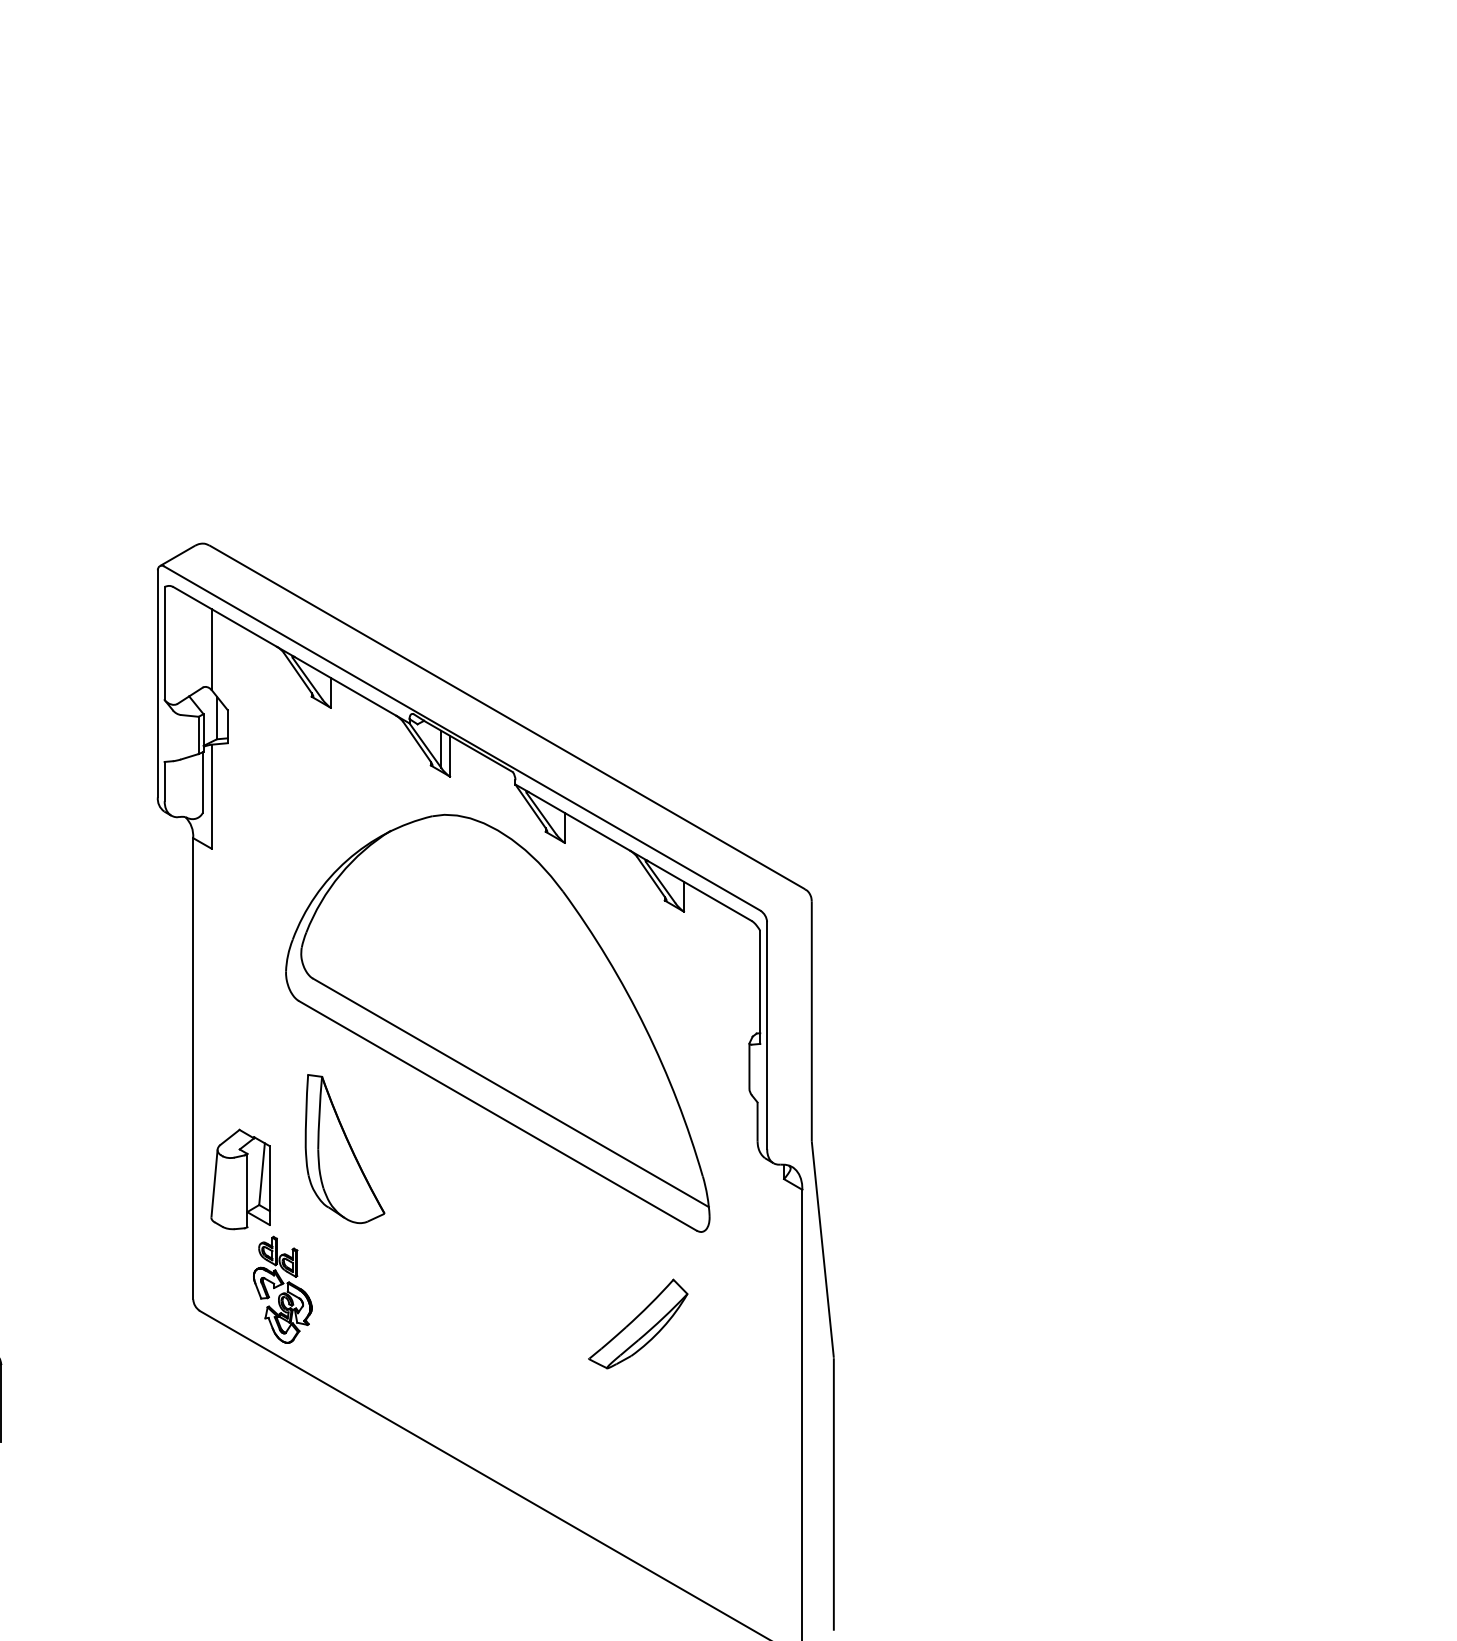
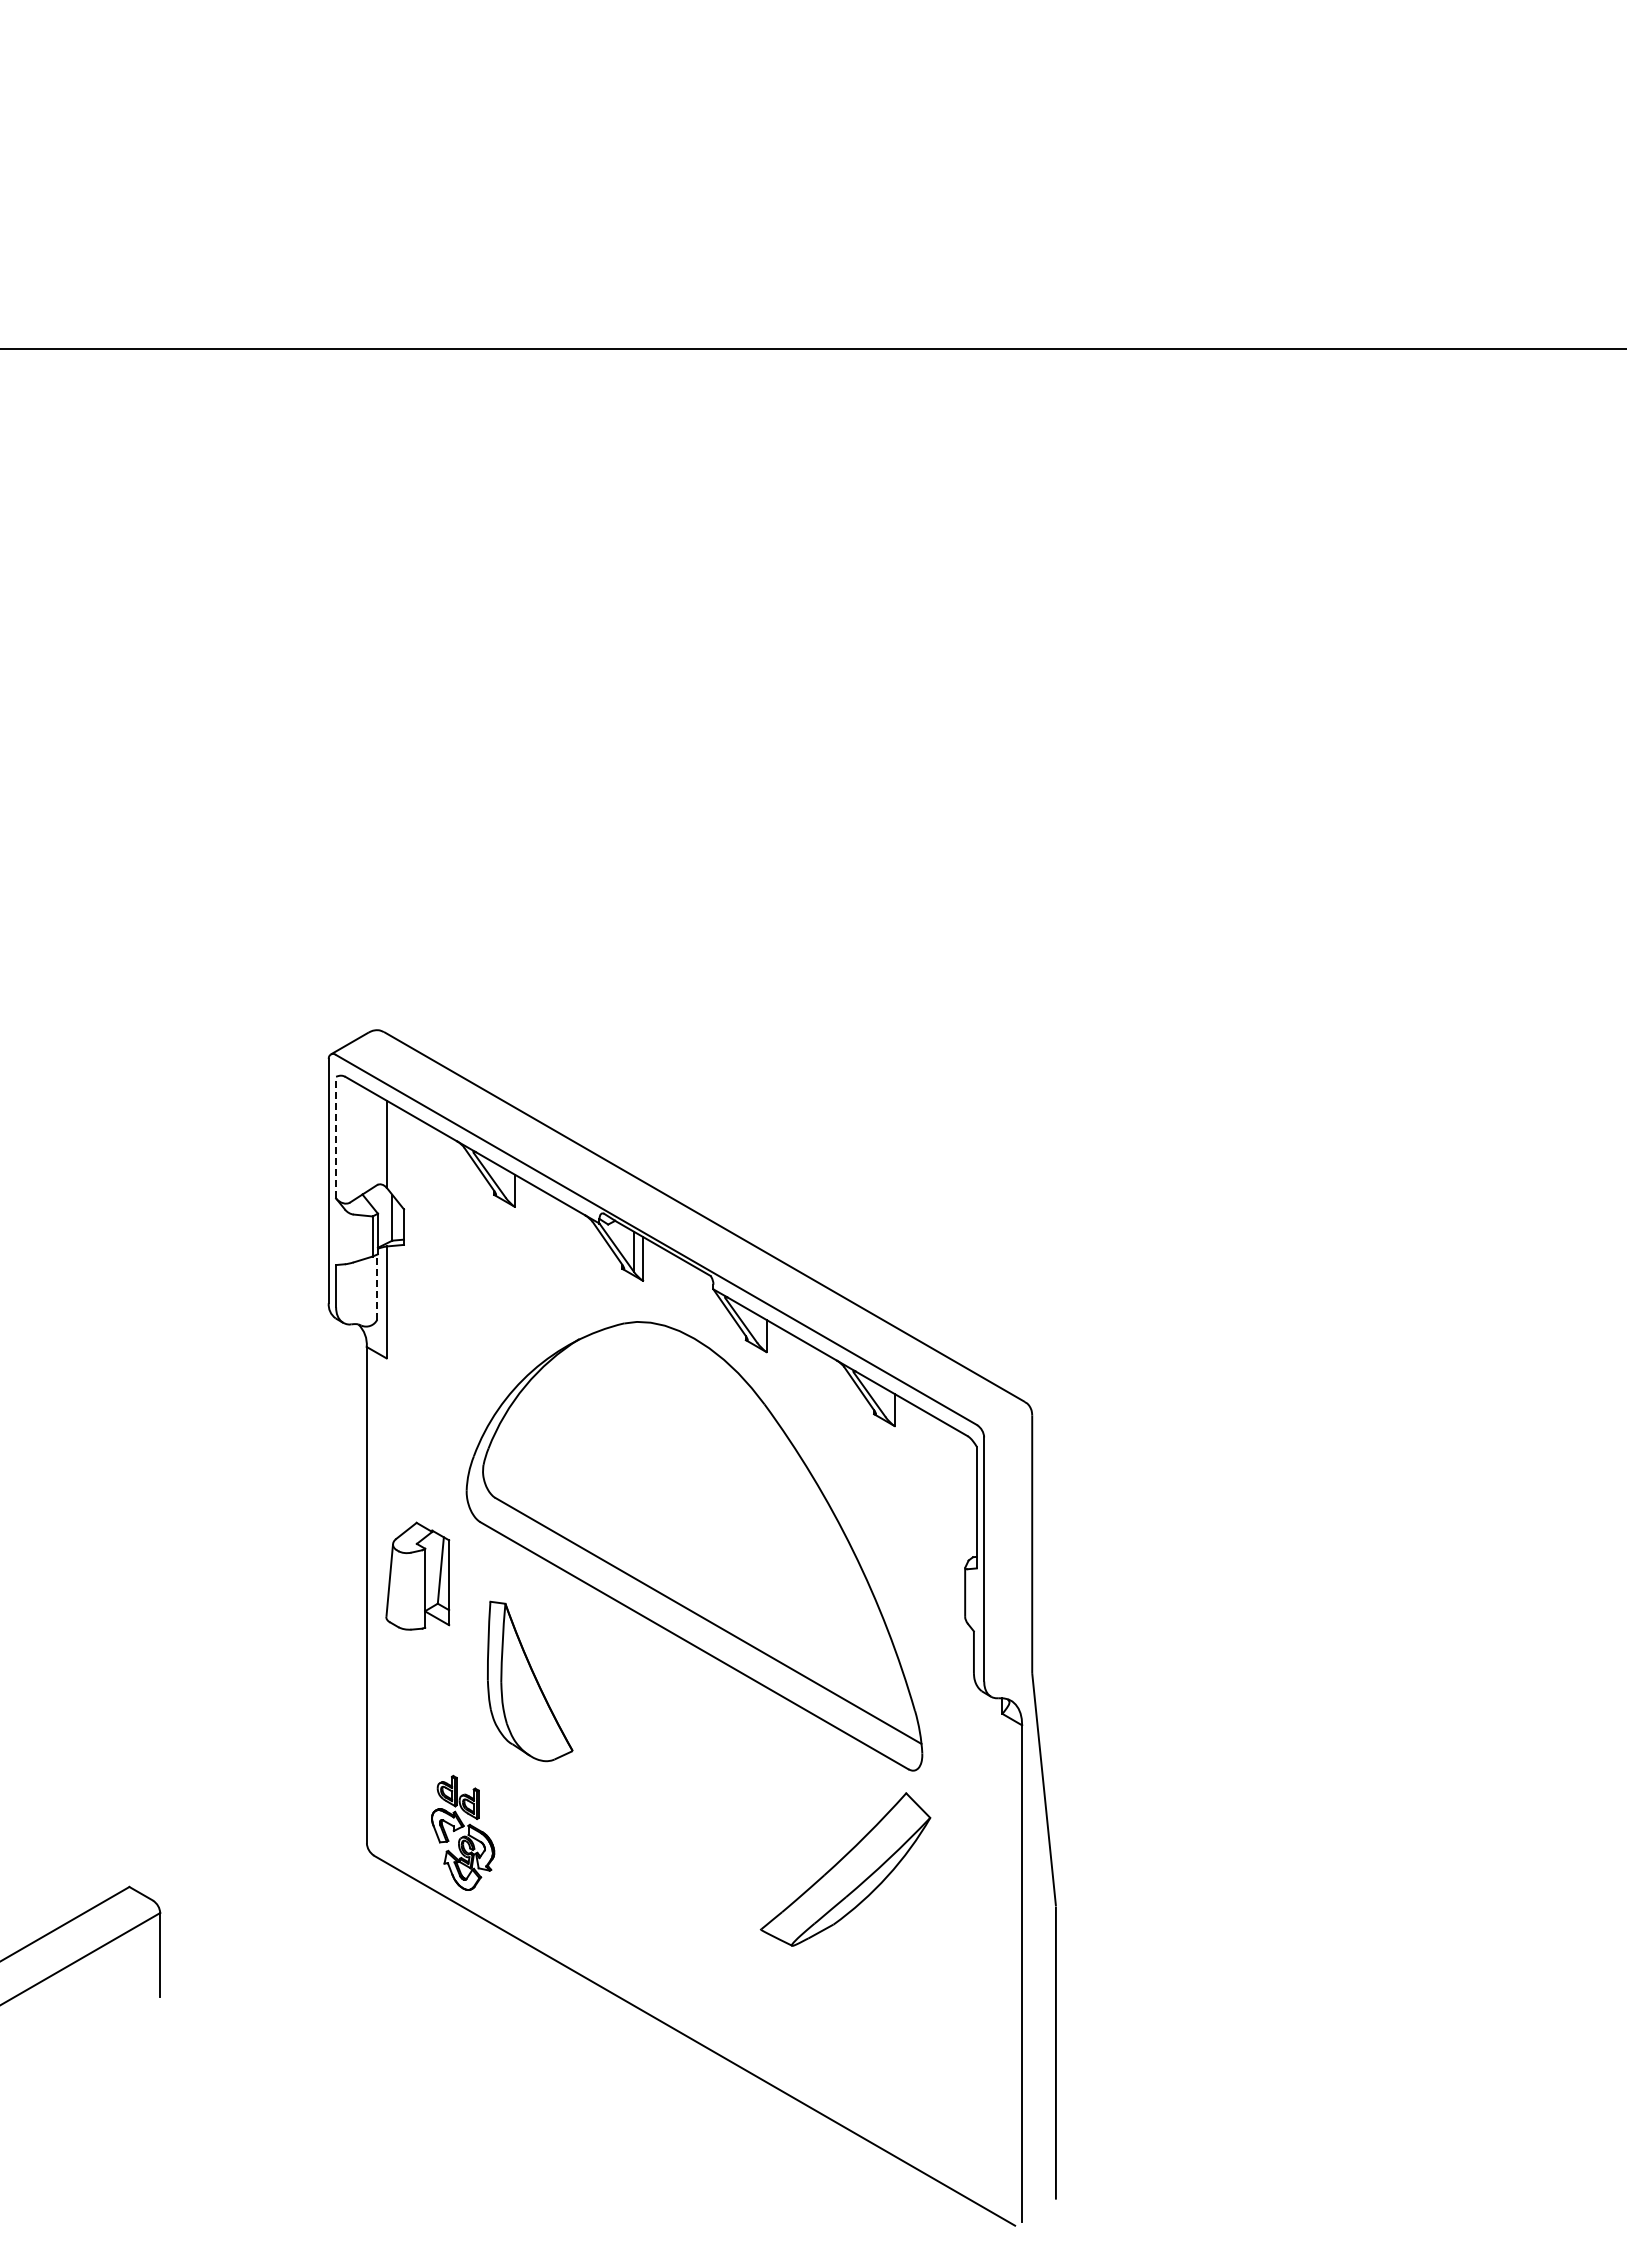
line: (165, 643) -> (336, 1137), solid -> dashed
line: (203, 781) -> (377, 1286), solid -> dashed
part: (240, 1178) -> (417, 1575), moved
part: (638, 1323) -> (845, 1869), size x1.6

